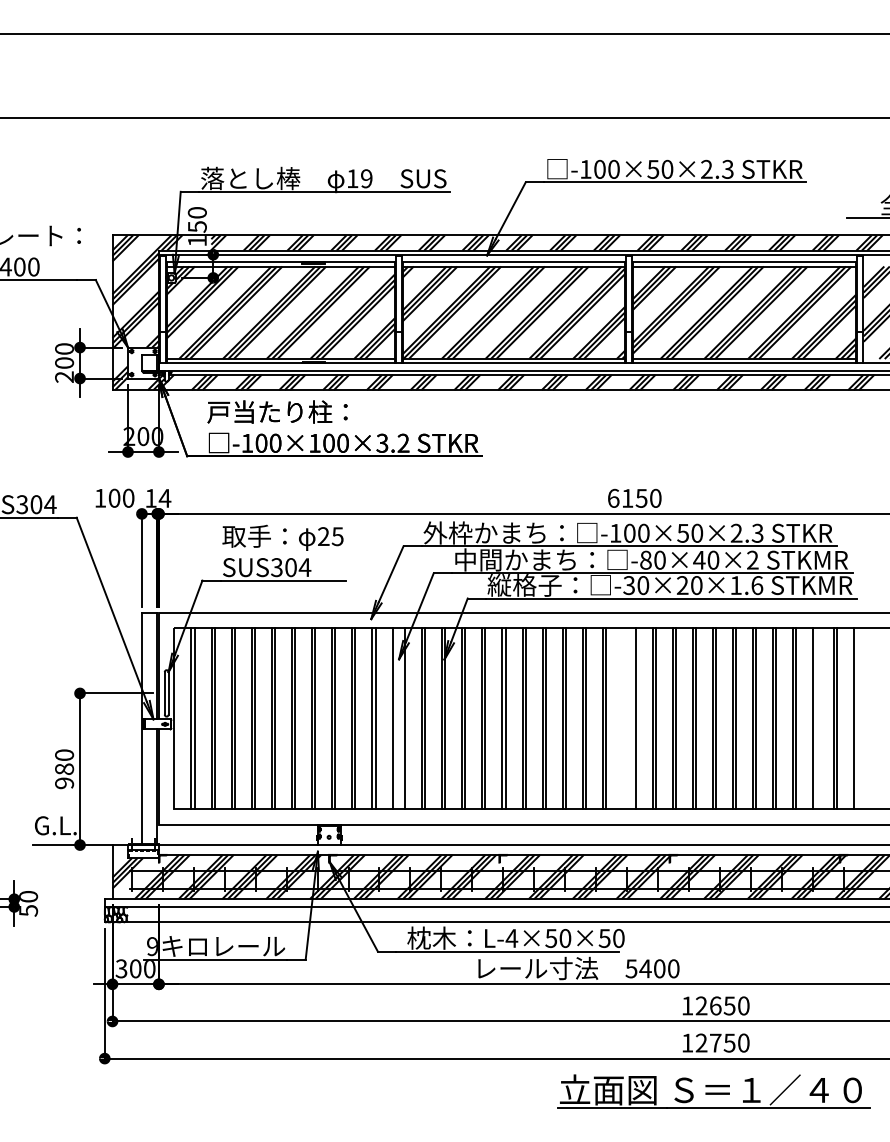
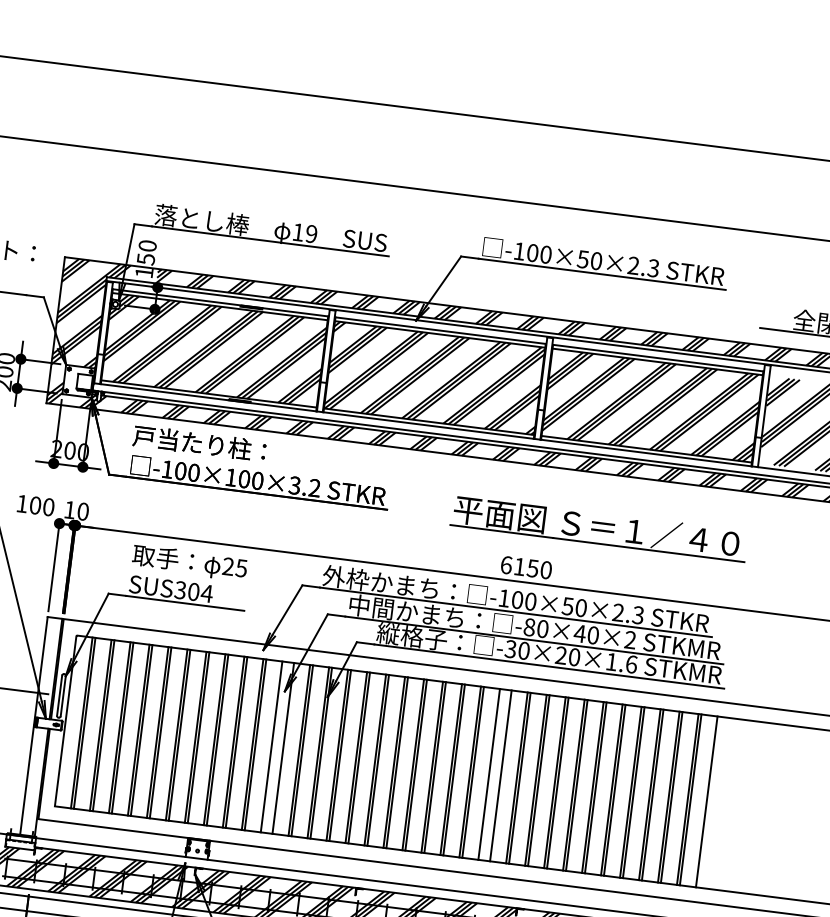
part: (705, 447) -> (599, 528), added
text: (164, 497) -> (82, 510), 14 -> 10
line: (623, 718) -> (489, 774), added
line: (816, 718) -> (671, 797), added

